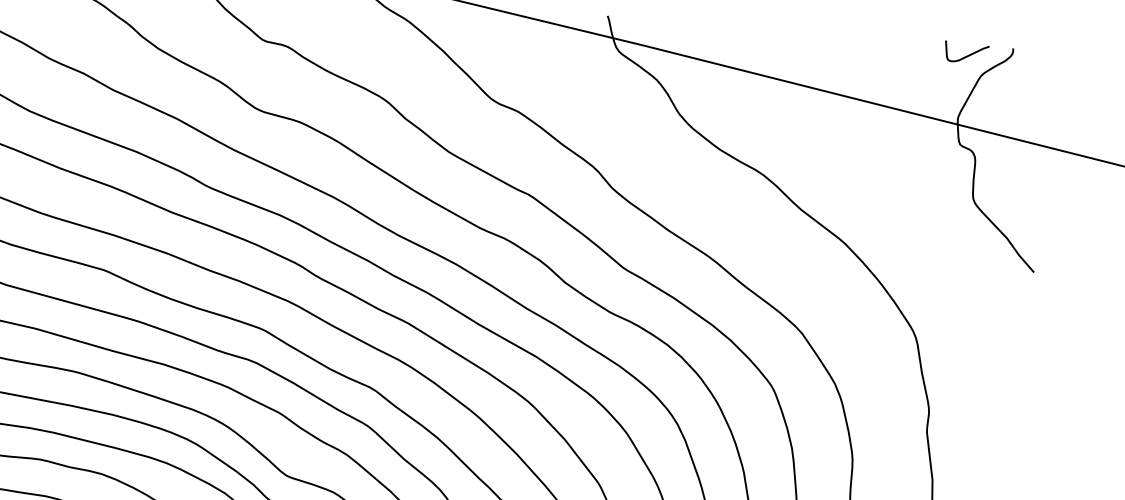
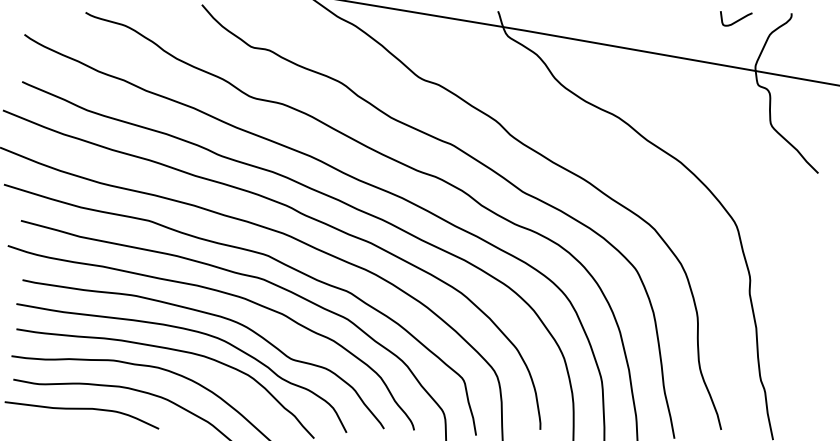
curve: (966, 55) -> (736, 20), moved

